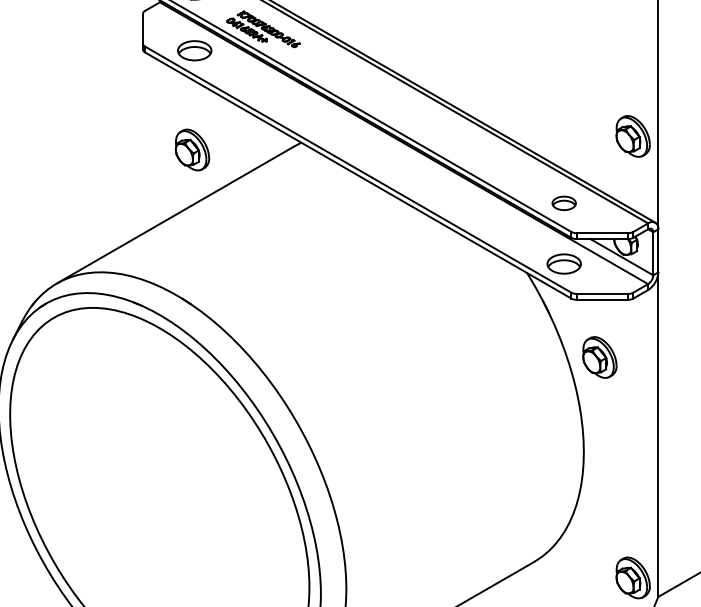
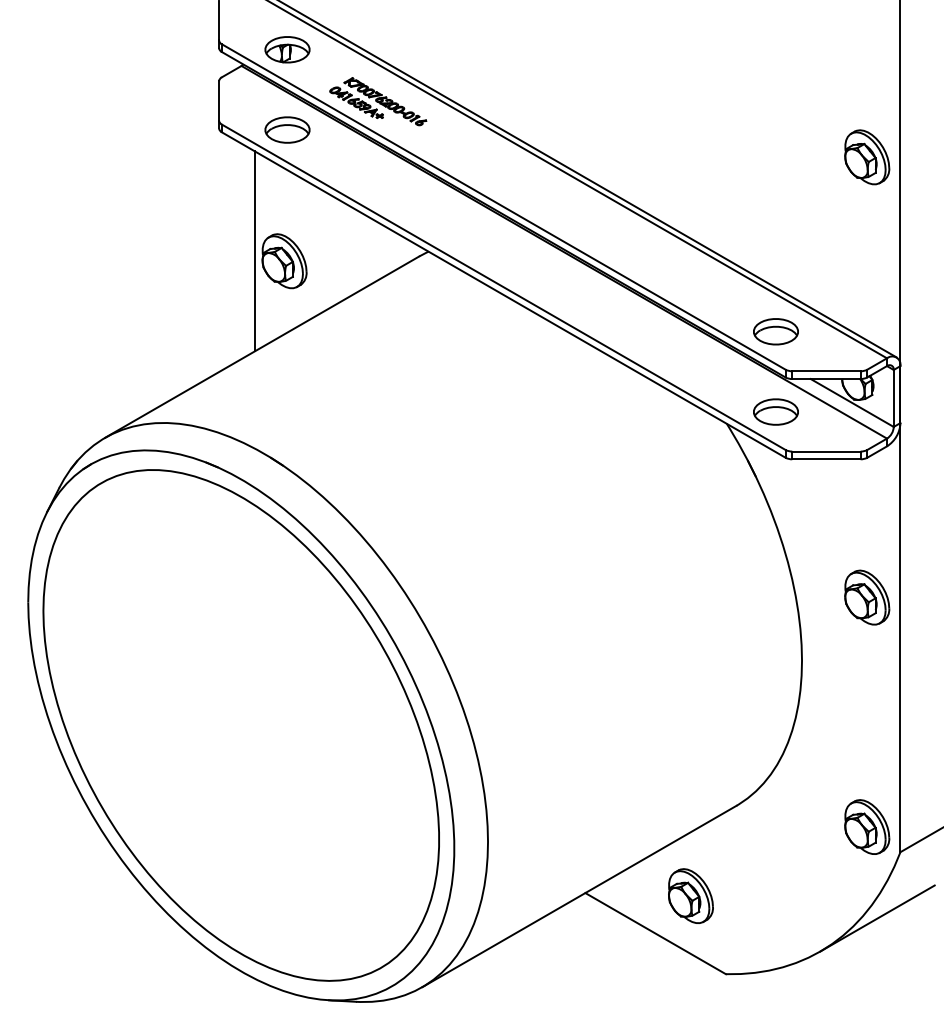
part: (633, 136) -> (867, 157), moved
line: (169, 142) -> (254, 251), added
part: (563, 203) -> (775, 331), size x1.43
part: (600, 357) -> (867, 597), moved

